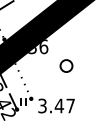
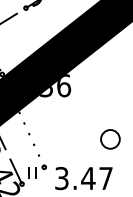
part: (66, 65) -> (110, 138), moved

